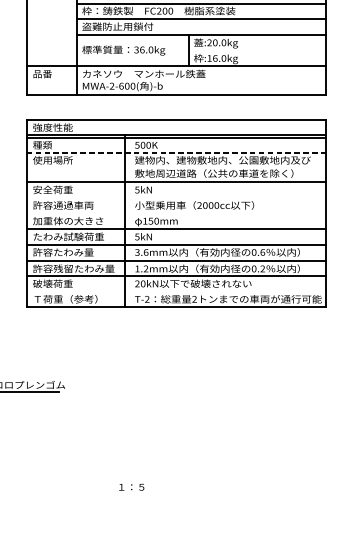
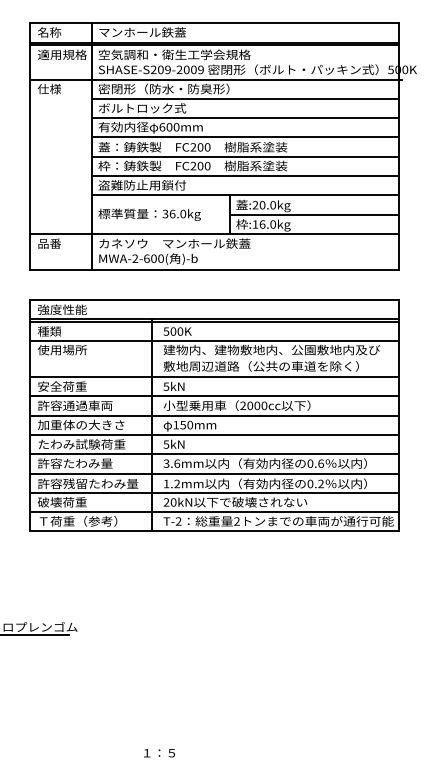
line: (257, 50) -> (314, 214), added
line: (176, 153) -> (214, 341), dashed -> solid
line: (176, 197) -> (214, 396), added
line: (176, 213) -> (214, 415), added
line: (176, 292) -> (214, 512), added

